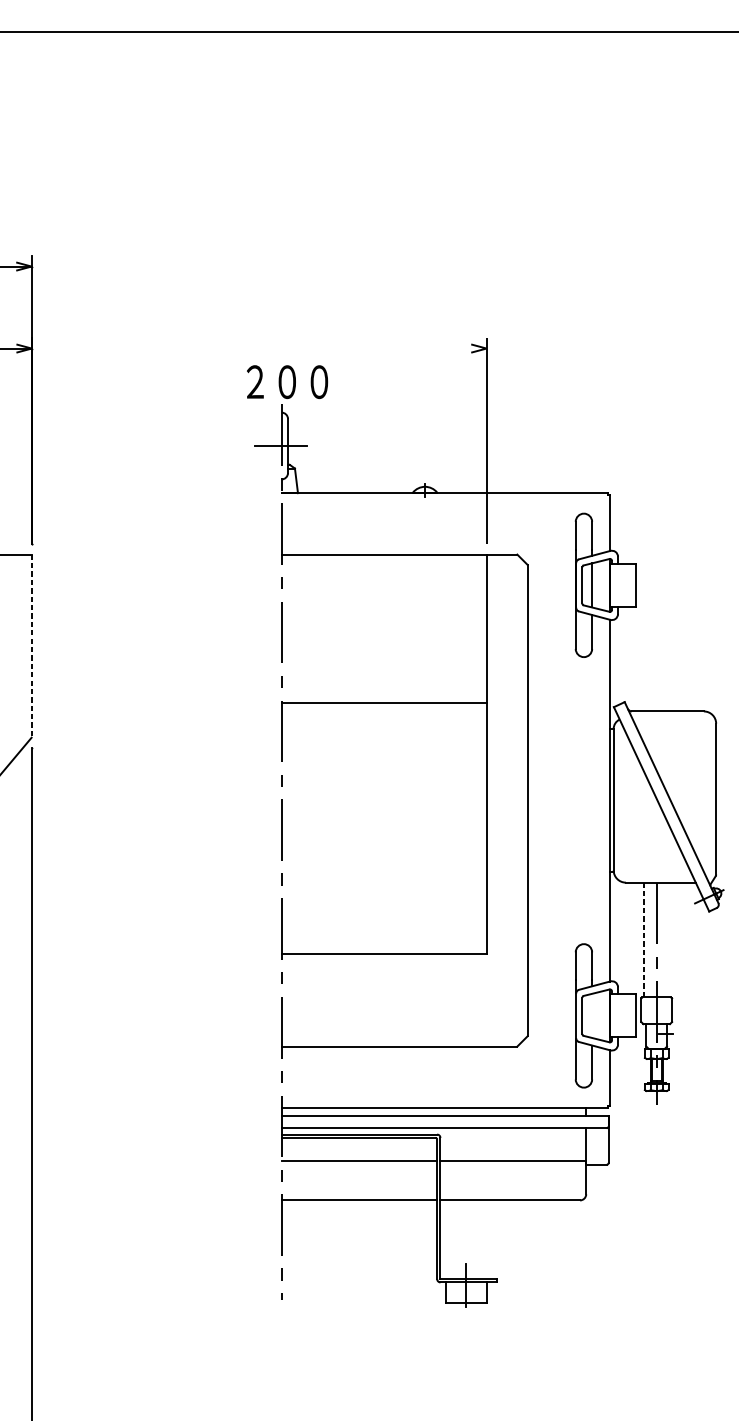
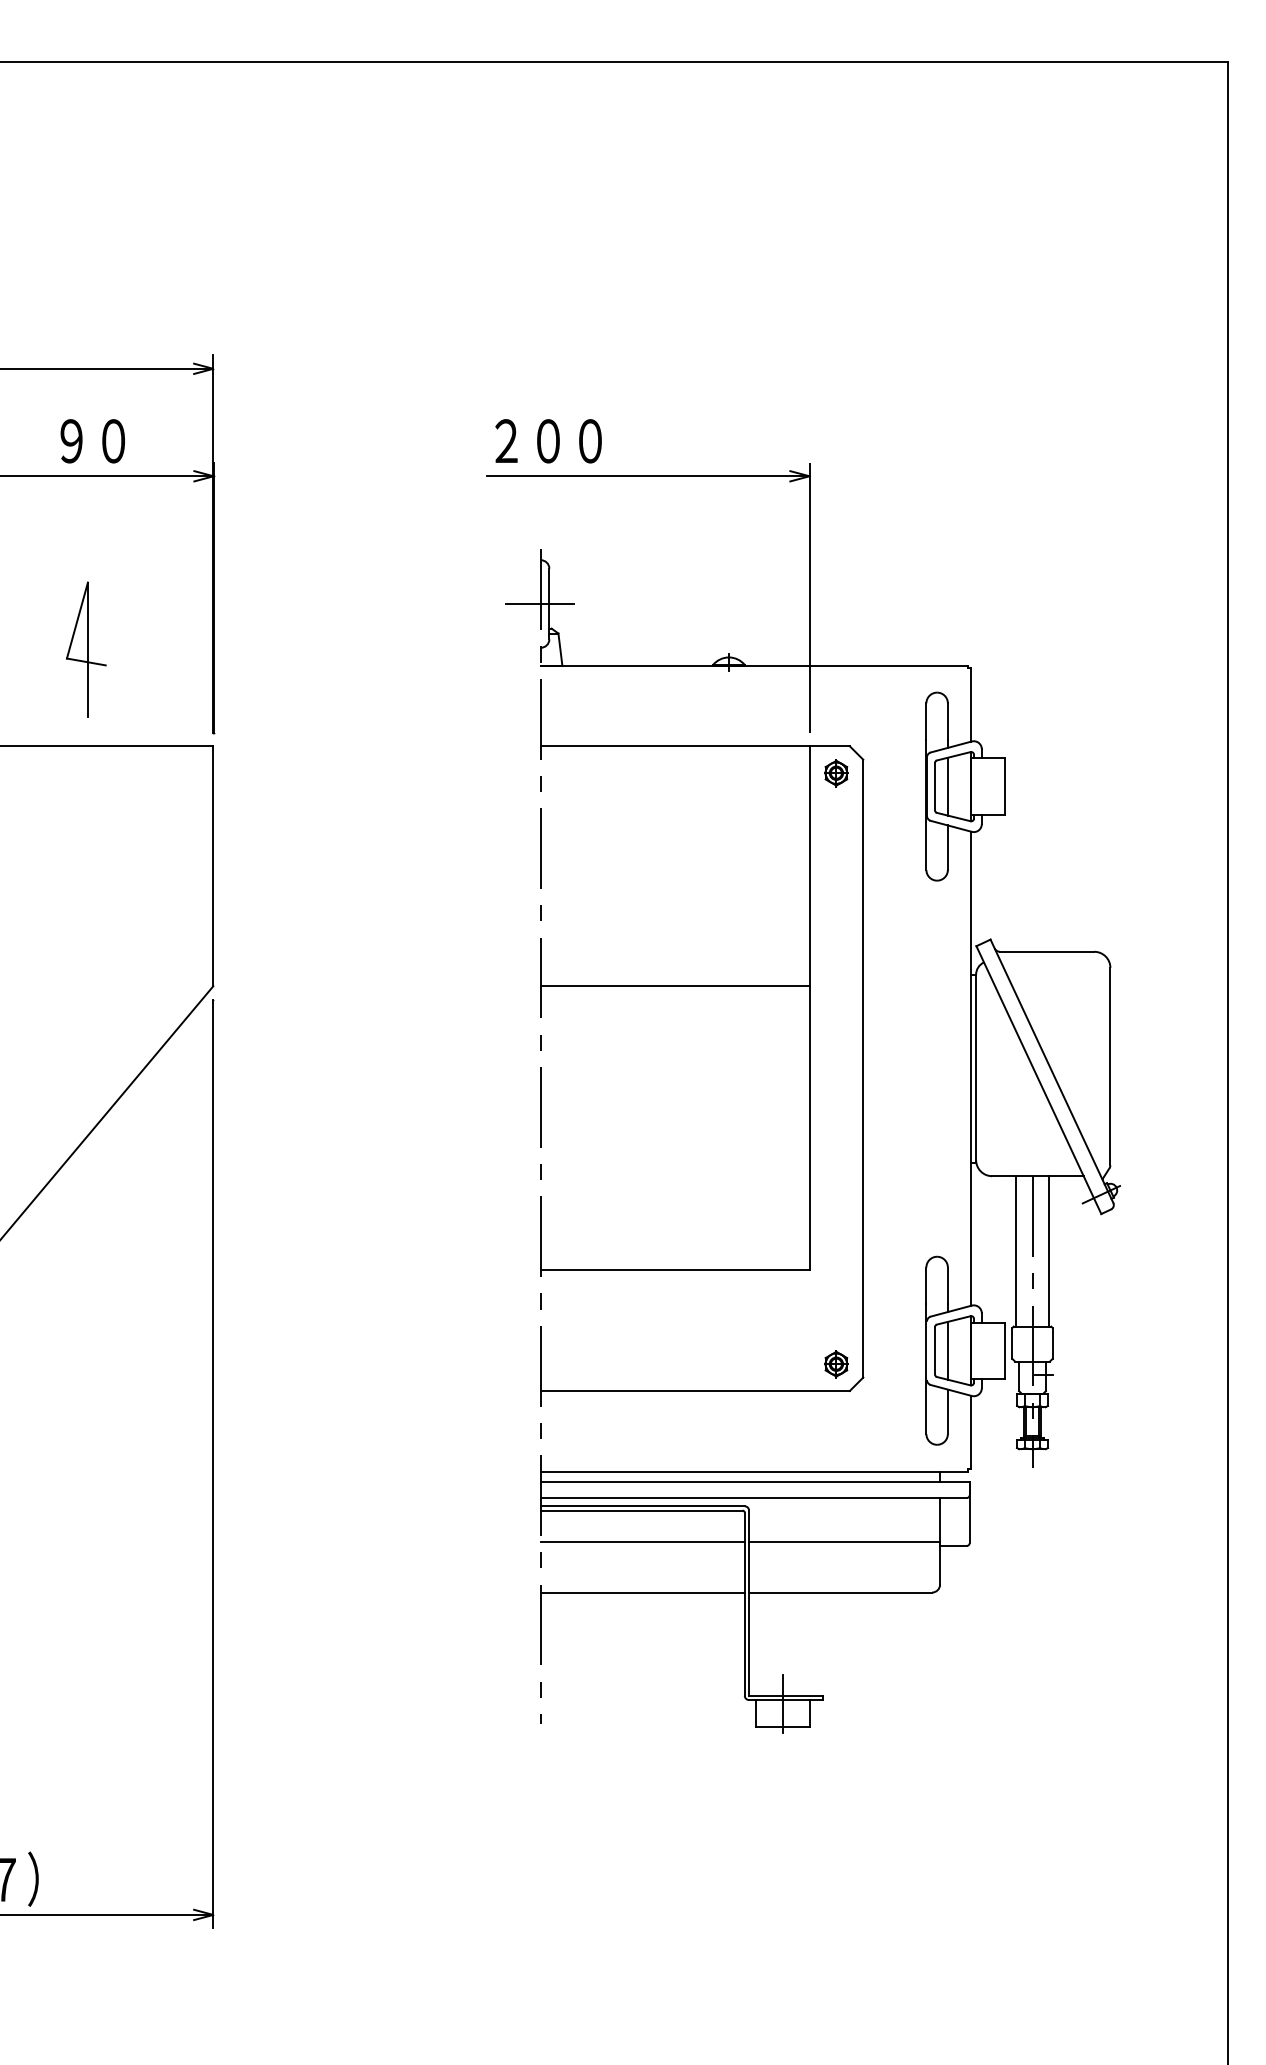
line: (363, 348) -> (648, 476), added
text: (287, 382) -> (548, 441), moved
part: (507, 575) -> (836, 773), added
line: (31, 646) -> (213, 866), dashed -> solid
line: (383, 702) -> (674, 986), moved
line: (644, 940) -> (1016, 1251), dashed -> solid
line: (668, 940) -> (1048, 1251), added
line: (591, 1015) -> (947, 1350), added
part: (507, 1026) -> (836, 1364), added

